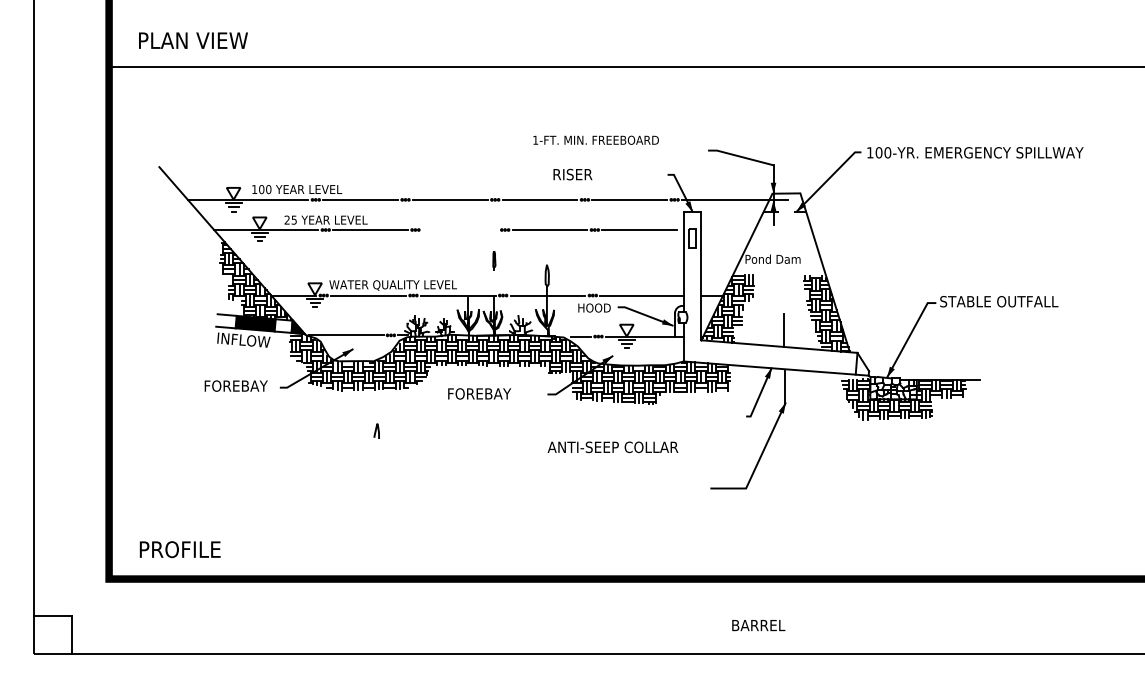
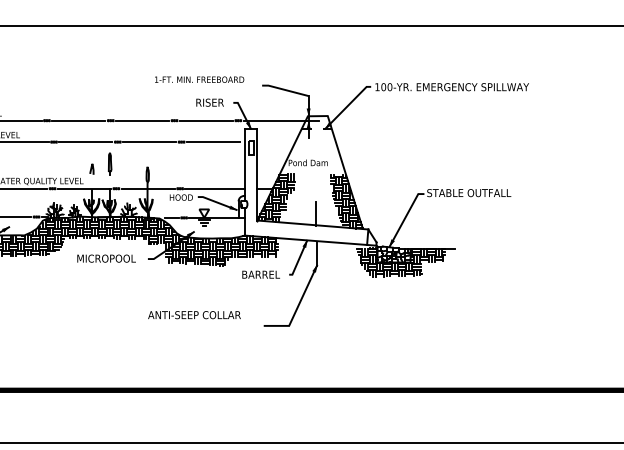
text: (595, 139) -> (199, 79), moved
text: (572, 174) -> (209, 102), moved
line: (459, 230) -> (85, 142), added
part: (494, 260) -> (110, 163), size x1.67
text: (489, 393) -> (106, 258), FOREBAY -> MICROPOOL
curve: (376, 430) -> (91, 168), moved
text: (612, 447) -> (194, 315), moved
text: (758, 625) -> (260, 274), moved

